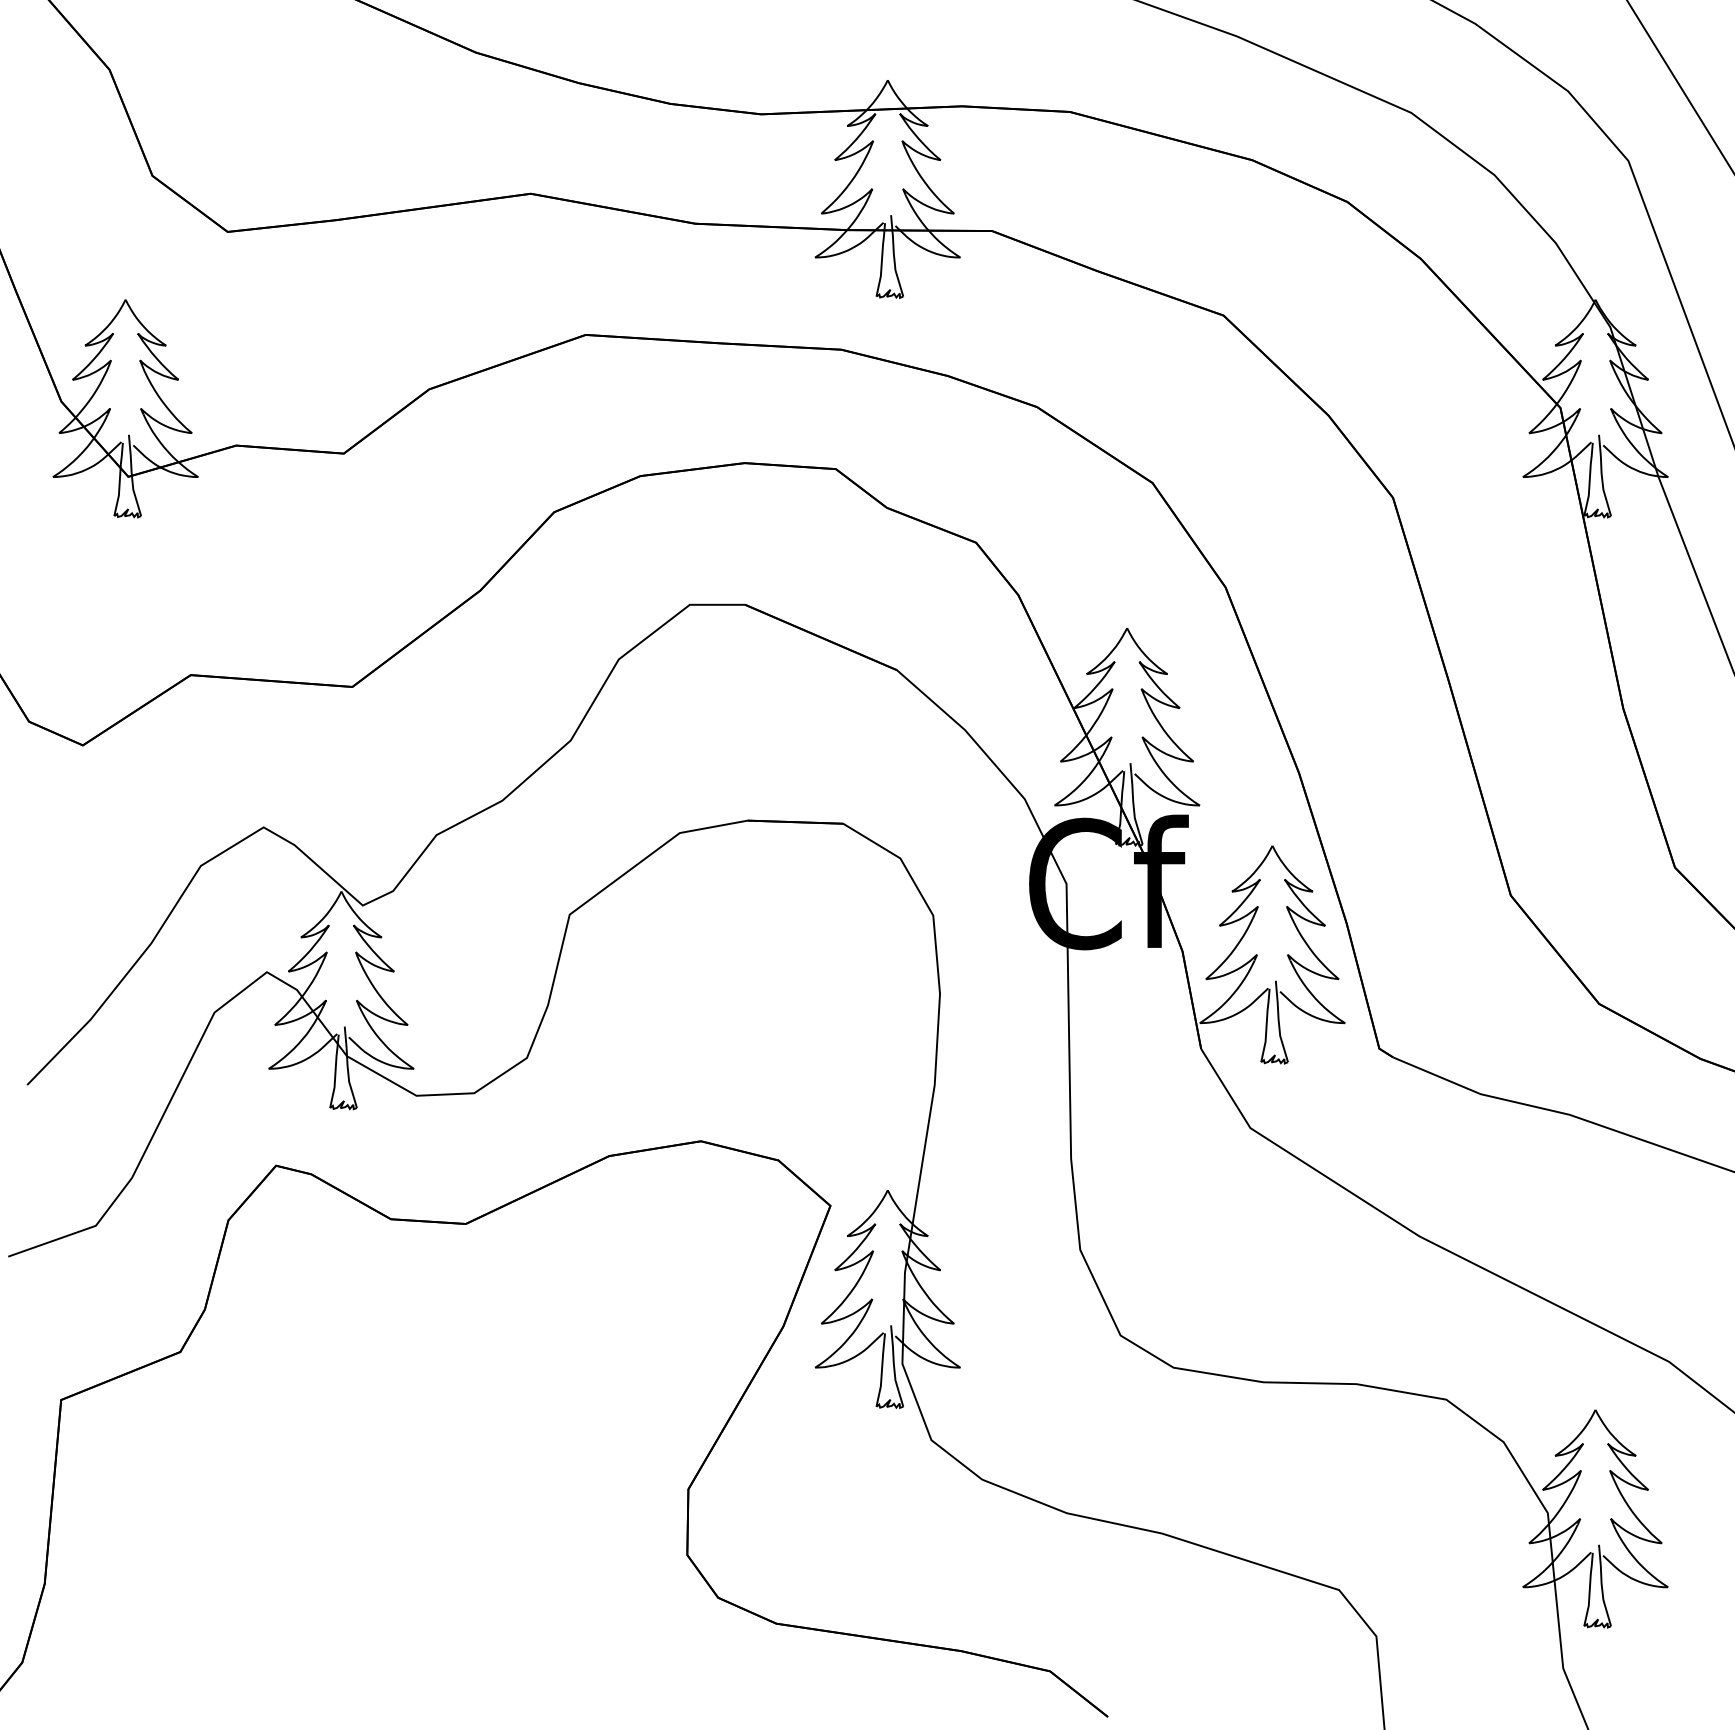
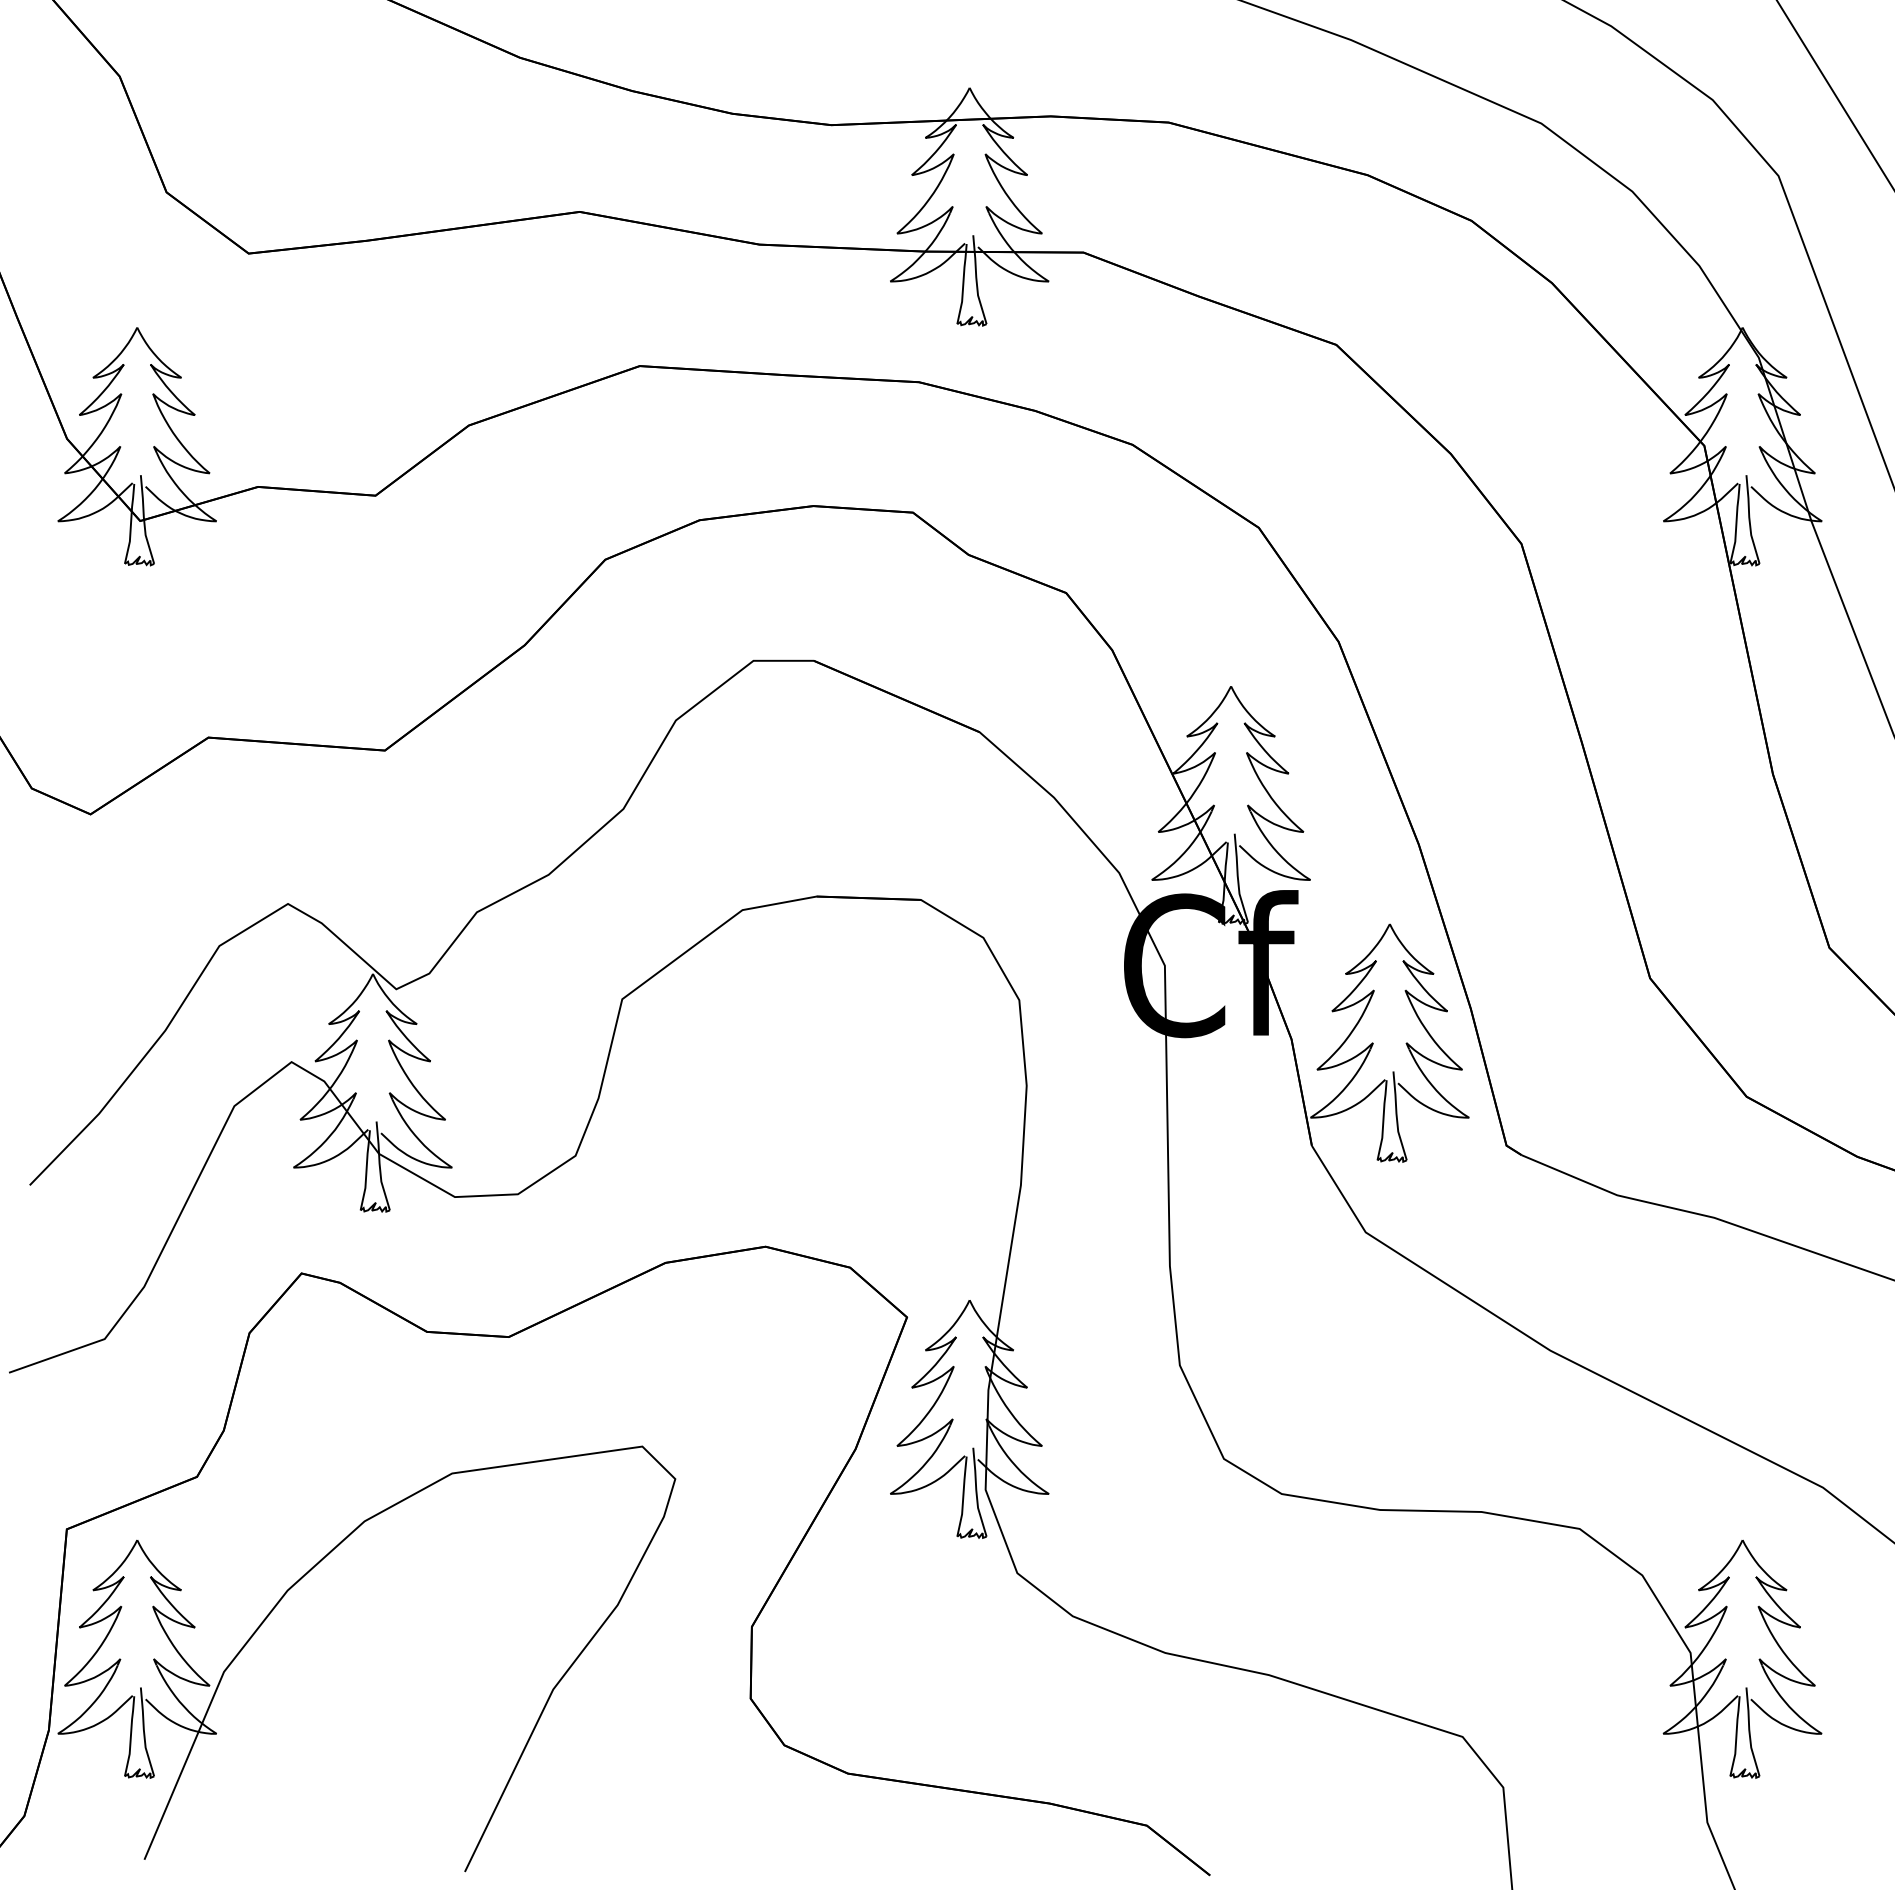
part: (273, 1448) -> (298, 1582), added

